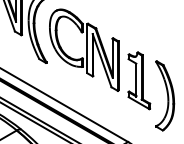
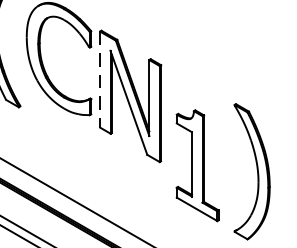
line: (87, 48) -> (100, 79), solid -> dashed
part: (139, 80) -> (198, 165), moved

